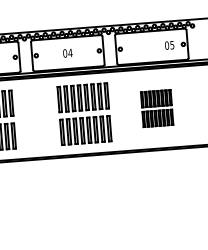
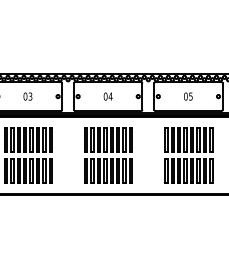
text: (169, 45) -> (188, 96), moved
part: (156, 108) -> (188, 155), size x1.67
part: (84, 114) -> (108, 155), moved

